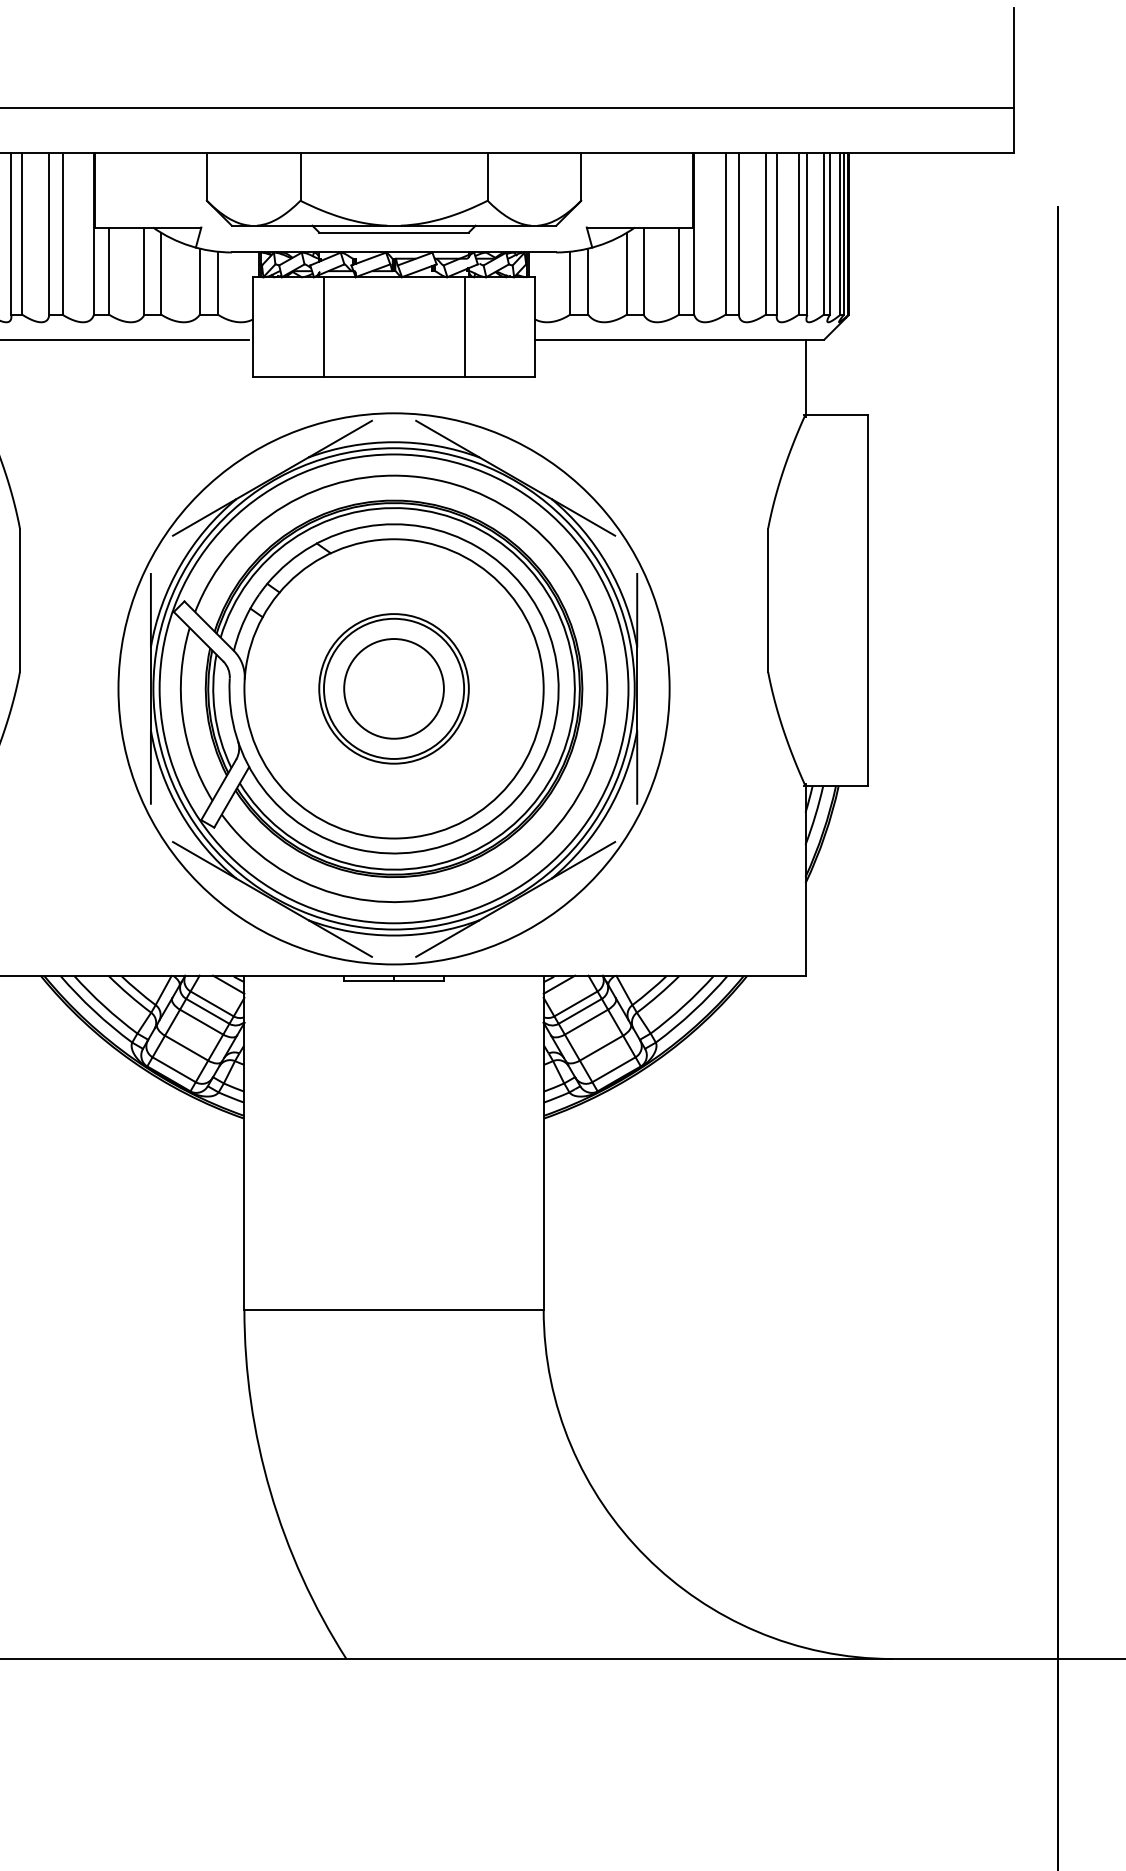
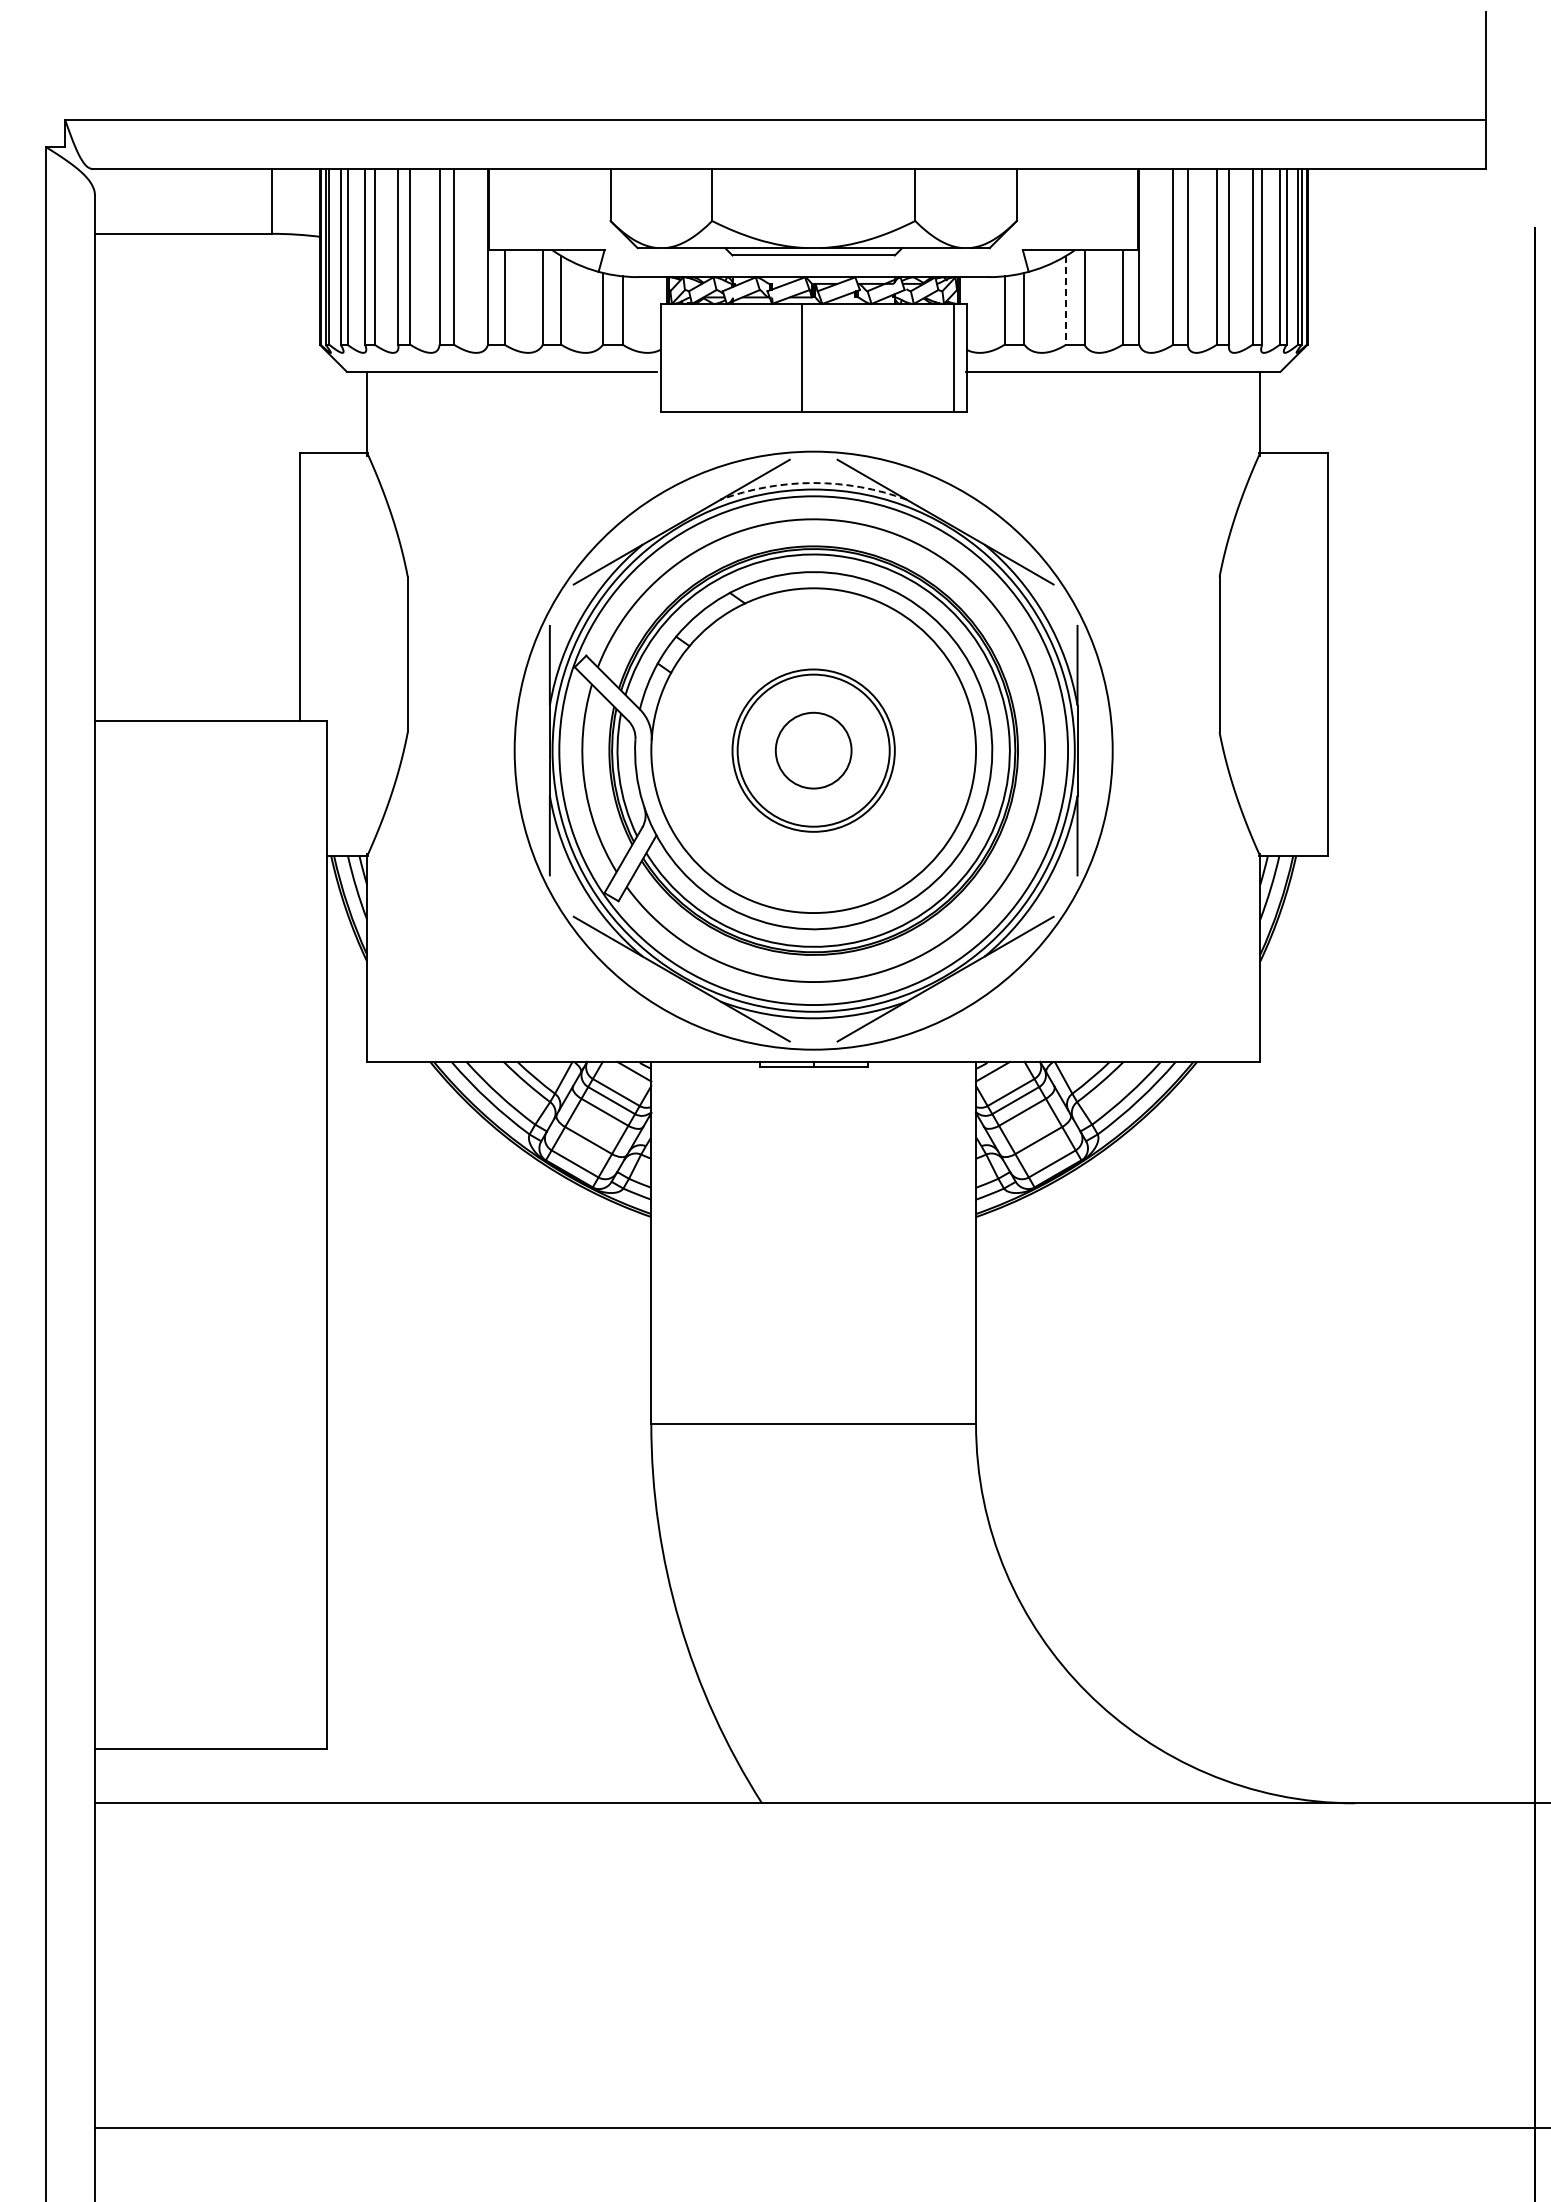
line: (627, 274) -> (1066, 300), solid -> dashed
line: (323, 327) -> (802, 358), moved
line: (464, 327) -> (954, 358), moved
arc: (393, 442) -> (813, 483), solid -> dashed
circle: (393, 688) -> (813, 750), size x0.7

